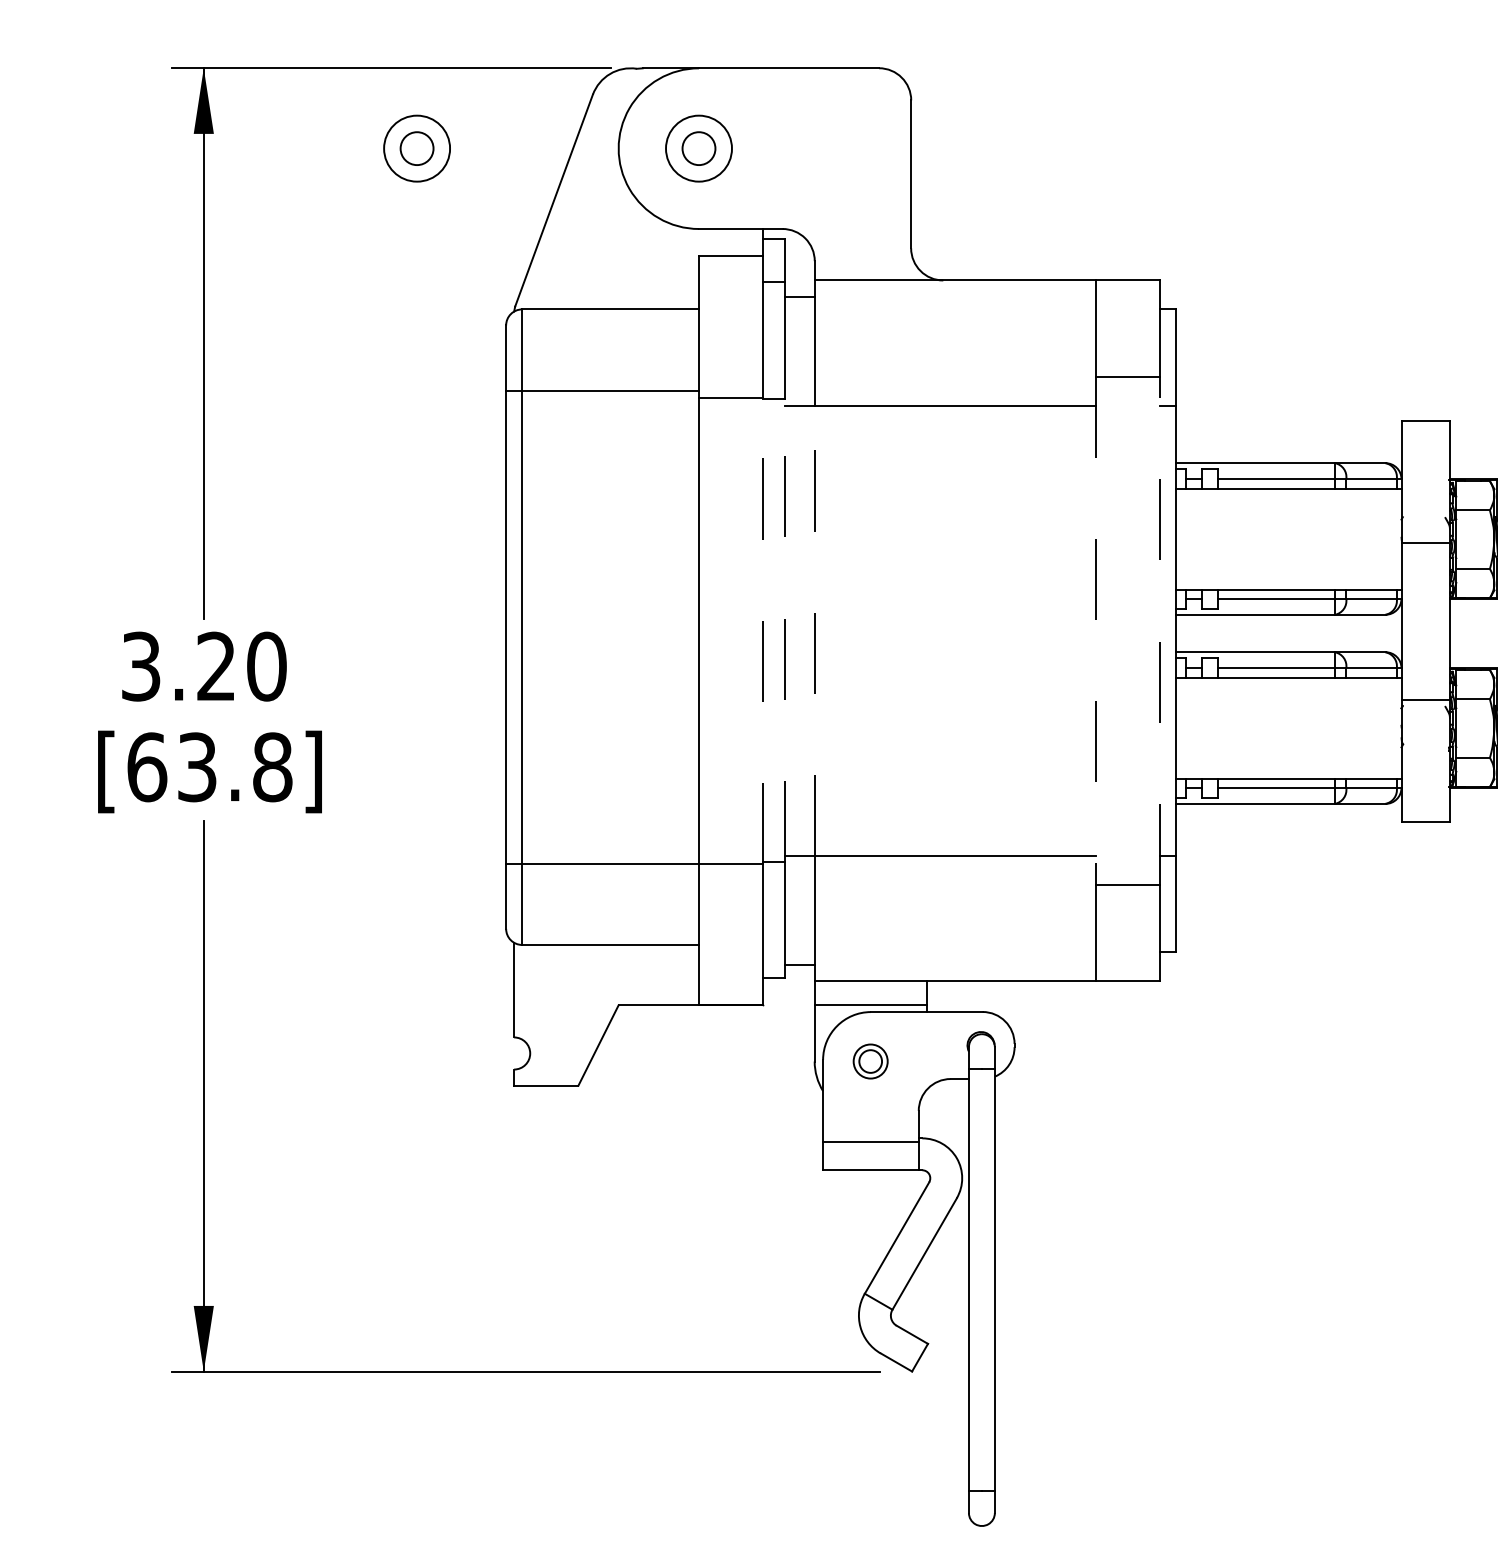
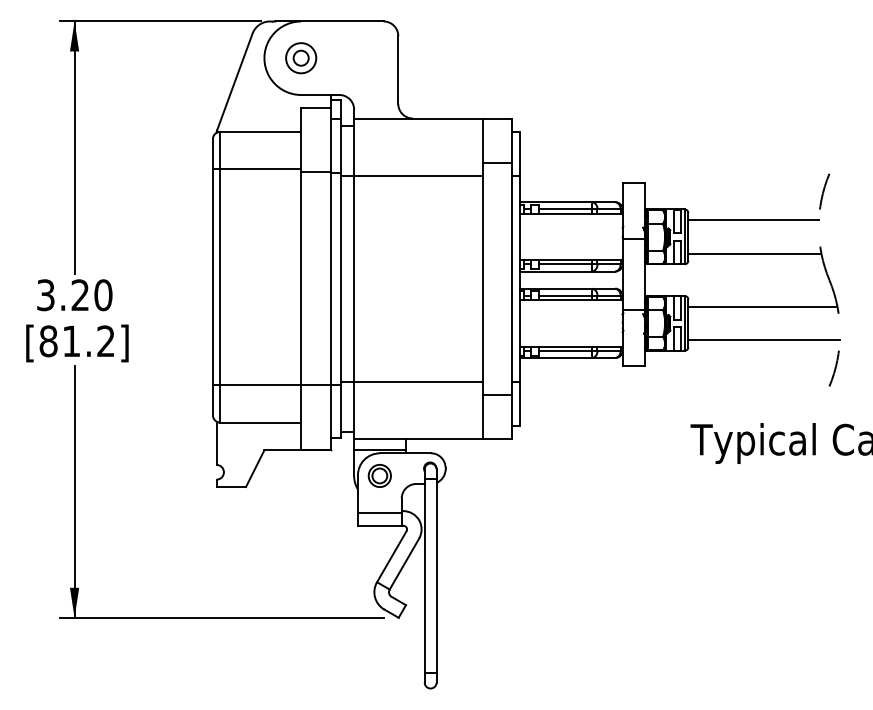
part: (417, 149) -> (172, 58), removed
line: (763, 629) -> (330, 278), dashed -> solid
line: (784, 629) -> (340, 278), dashed -> solid
line: (815, 629) -> (354, 278), dashed -> solid
line: (1160, 629) -> (512, 278), dashed -> solid
line: (1095, 632) -> (482, 279), dashed -> solid
text: (210, 767) -> (77, 341), [63.8] -> [81.2]
part: (870, 1060) -> (379, 475), size x1.43

